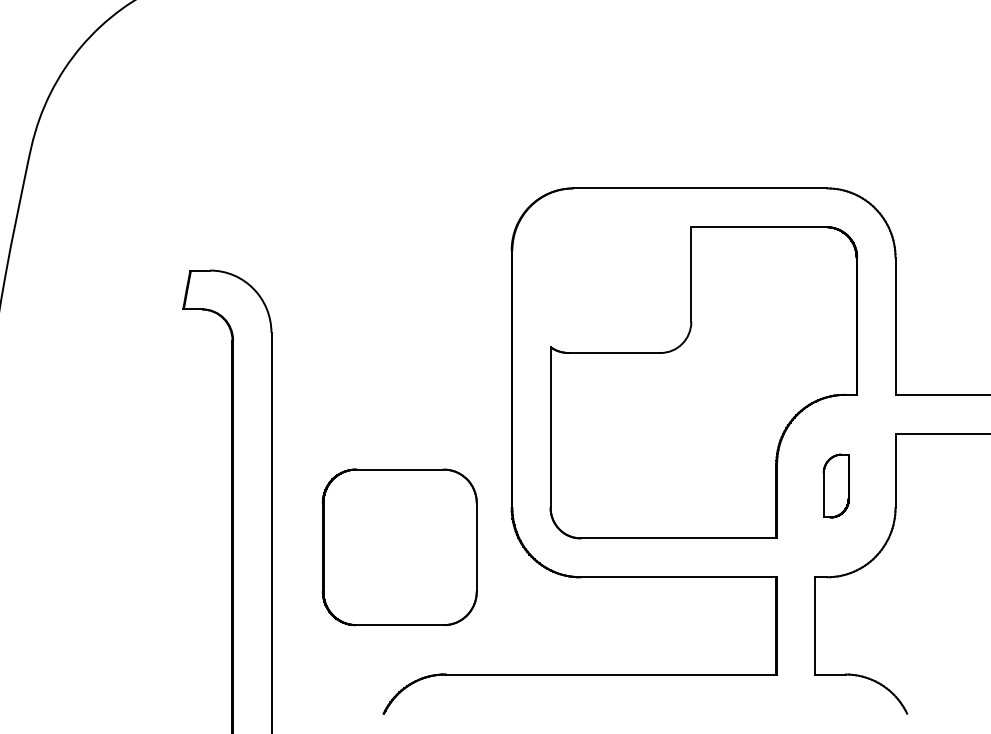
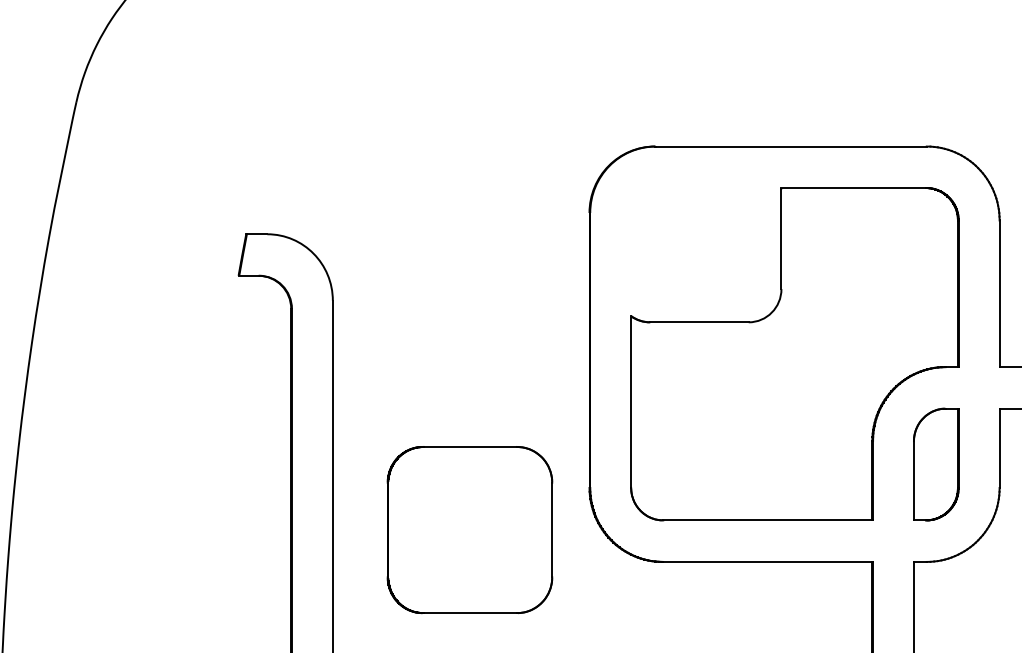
part: (836, 485) -> (936, 463), size x1.67

